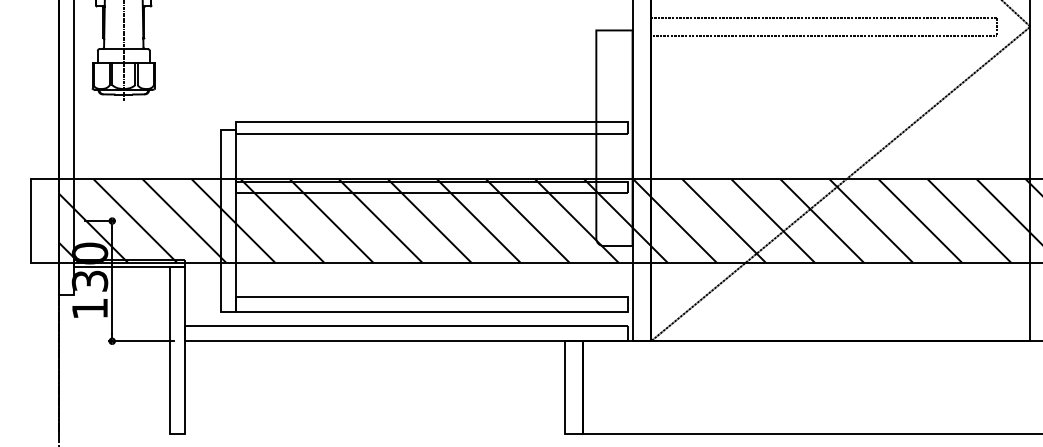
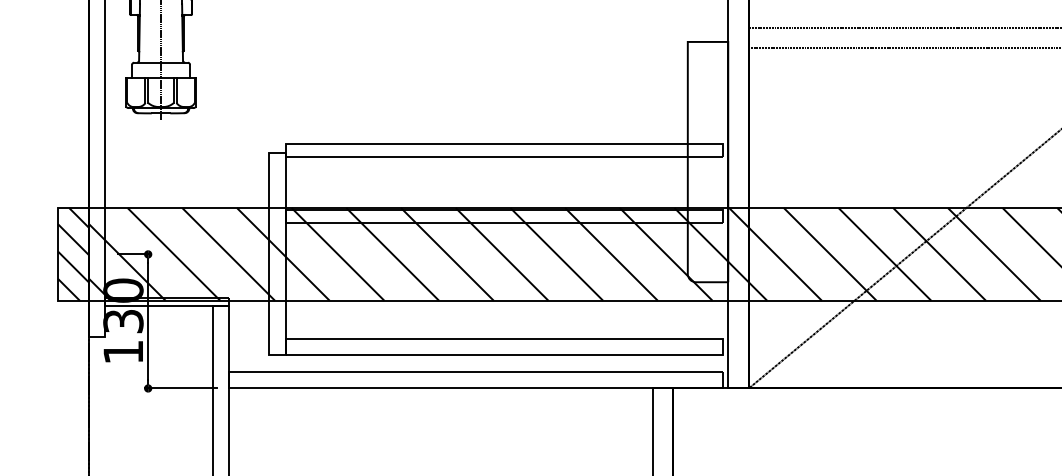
hatch: (45, 220) -> (73, 253), added

